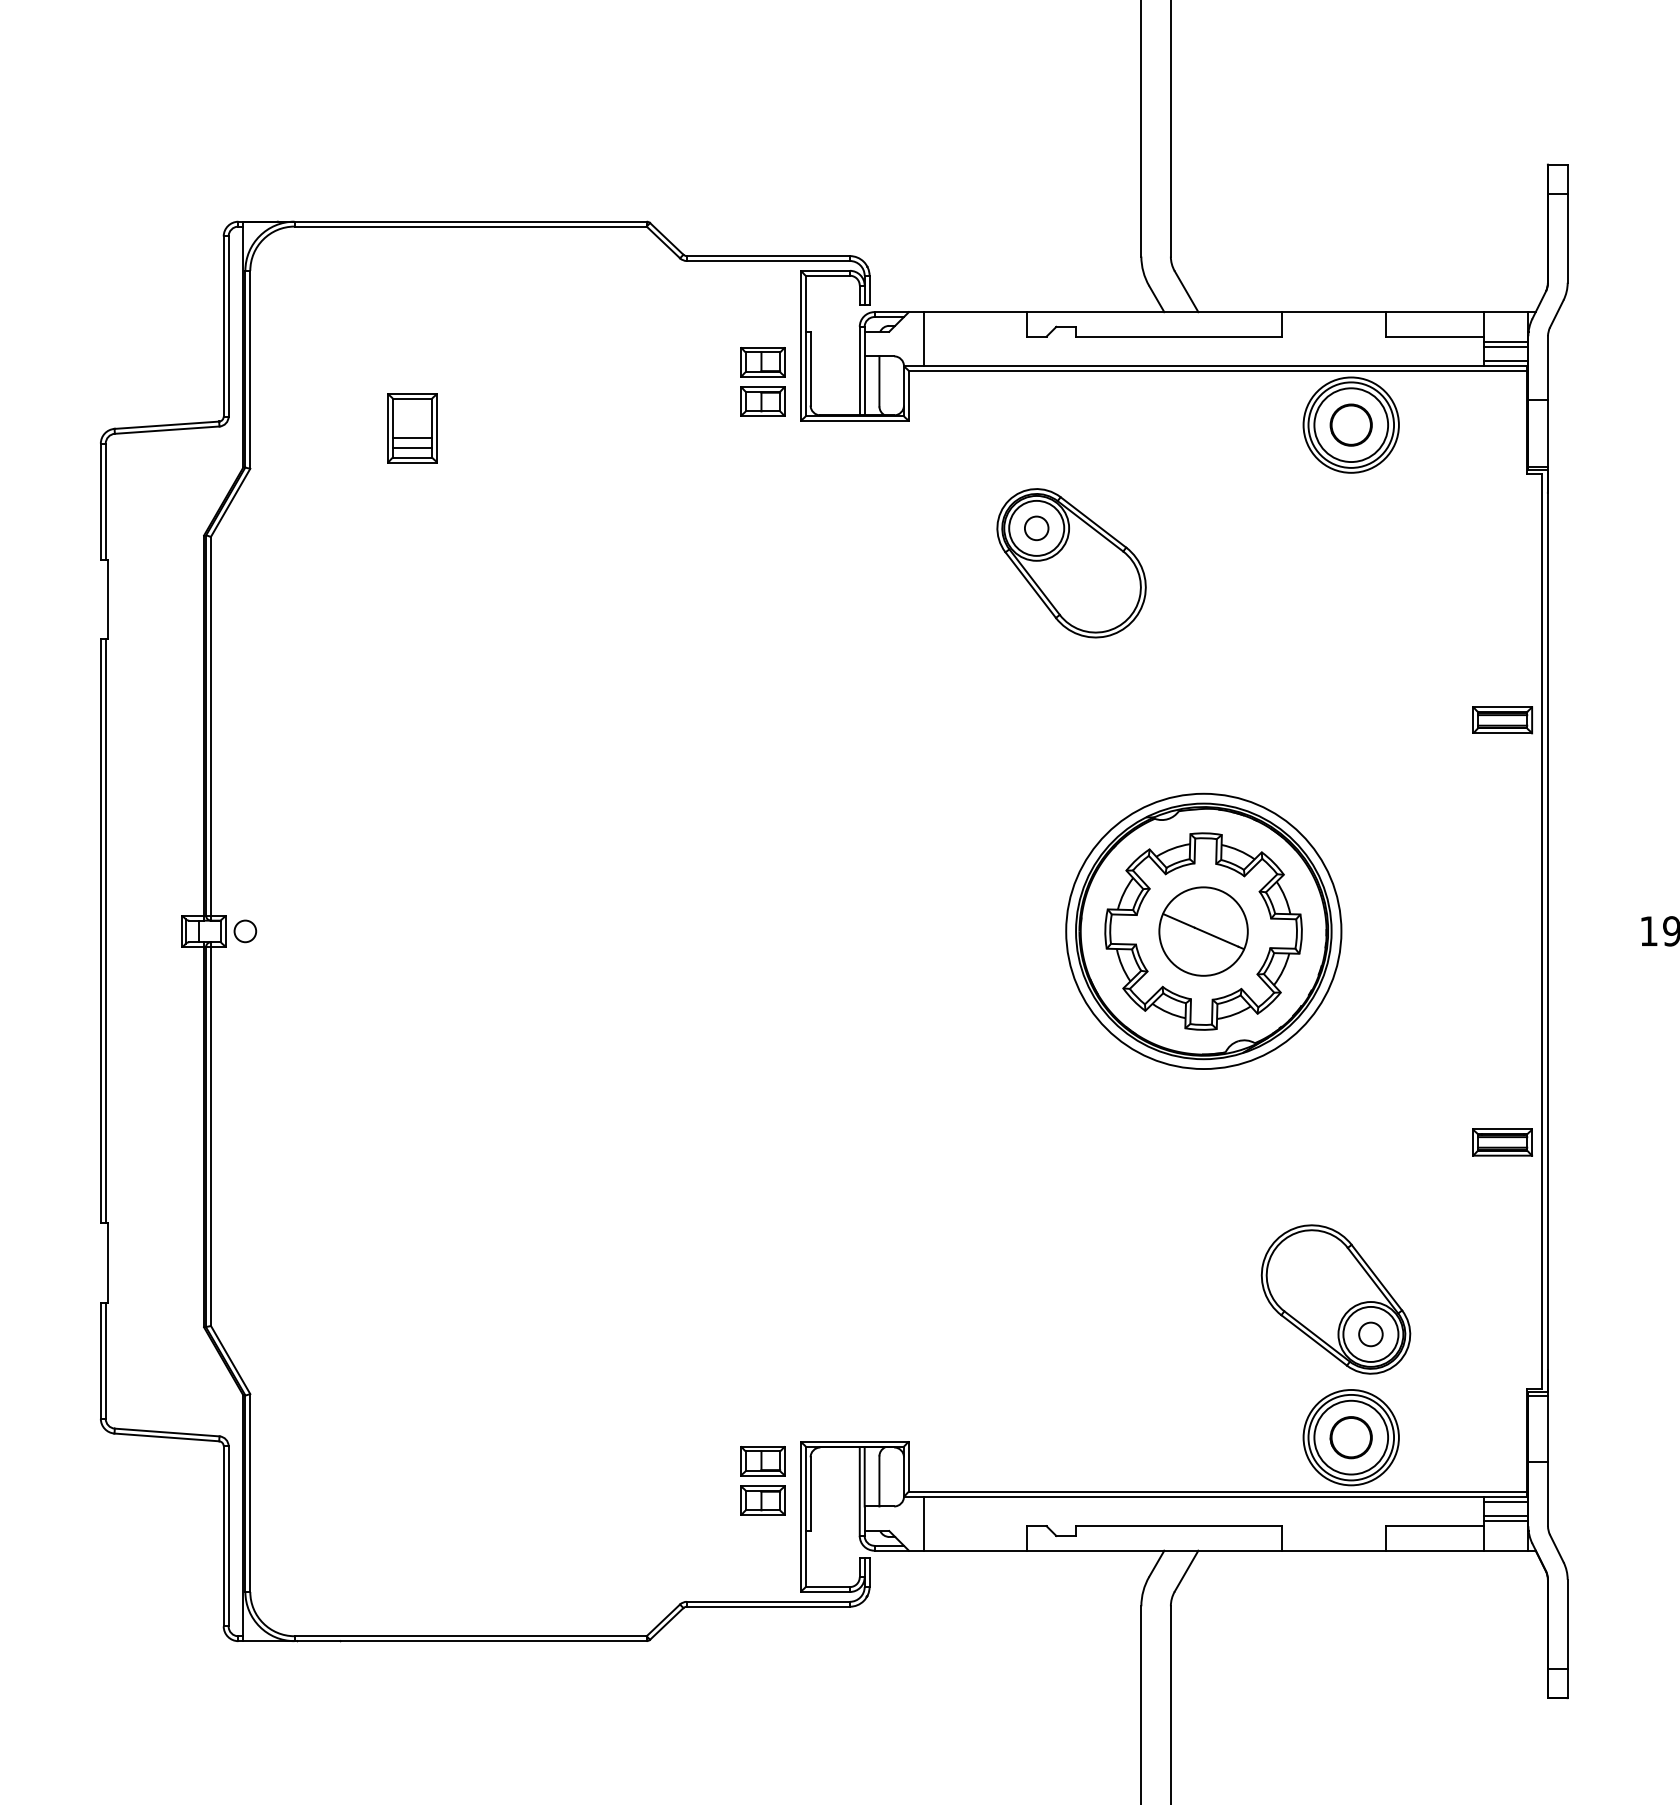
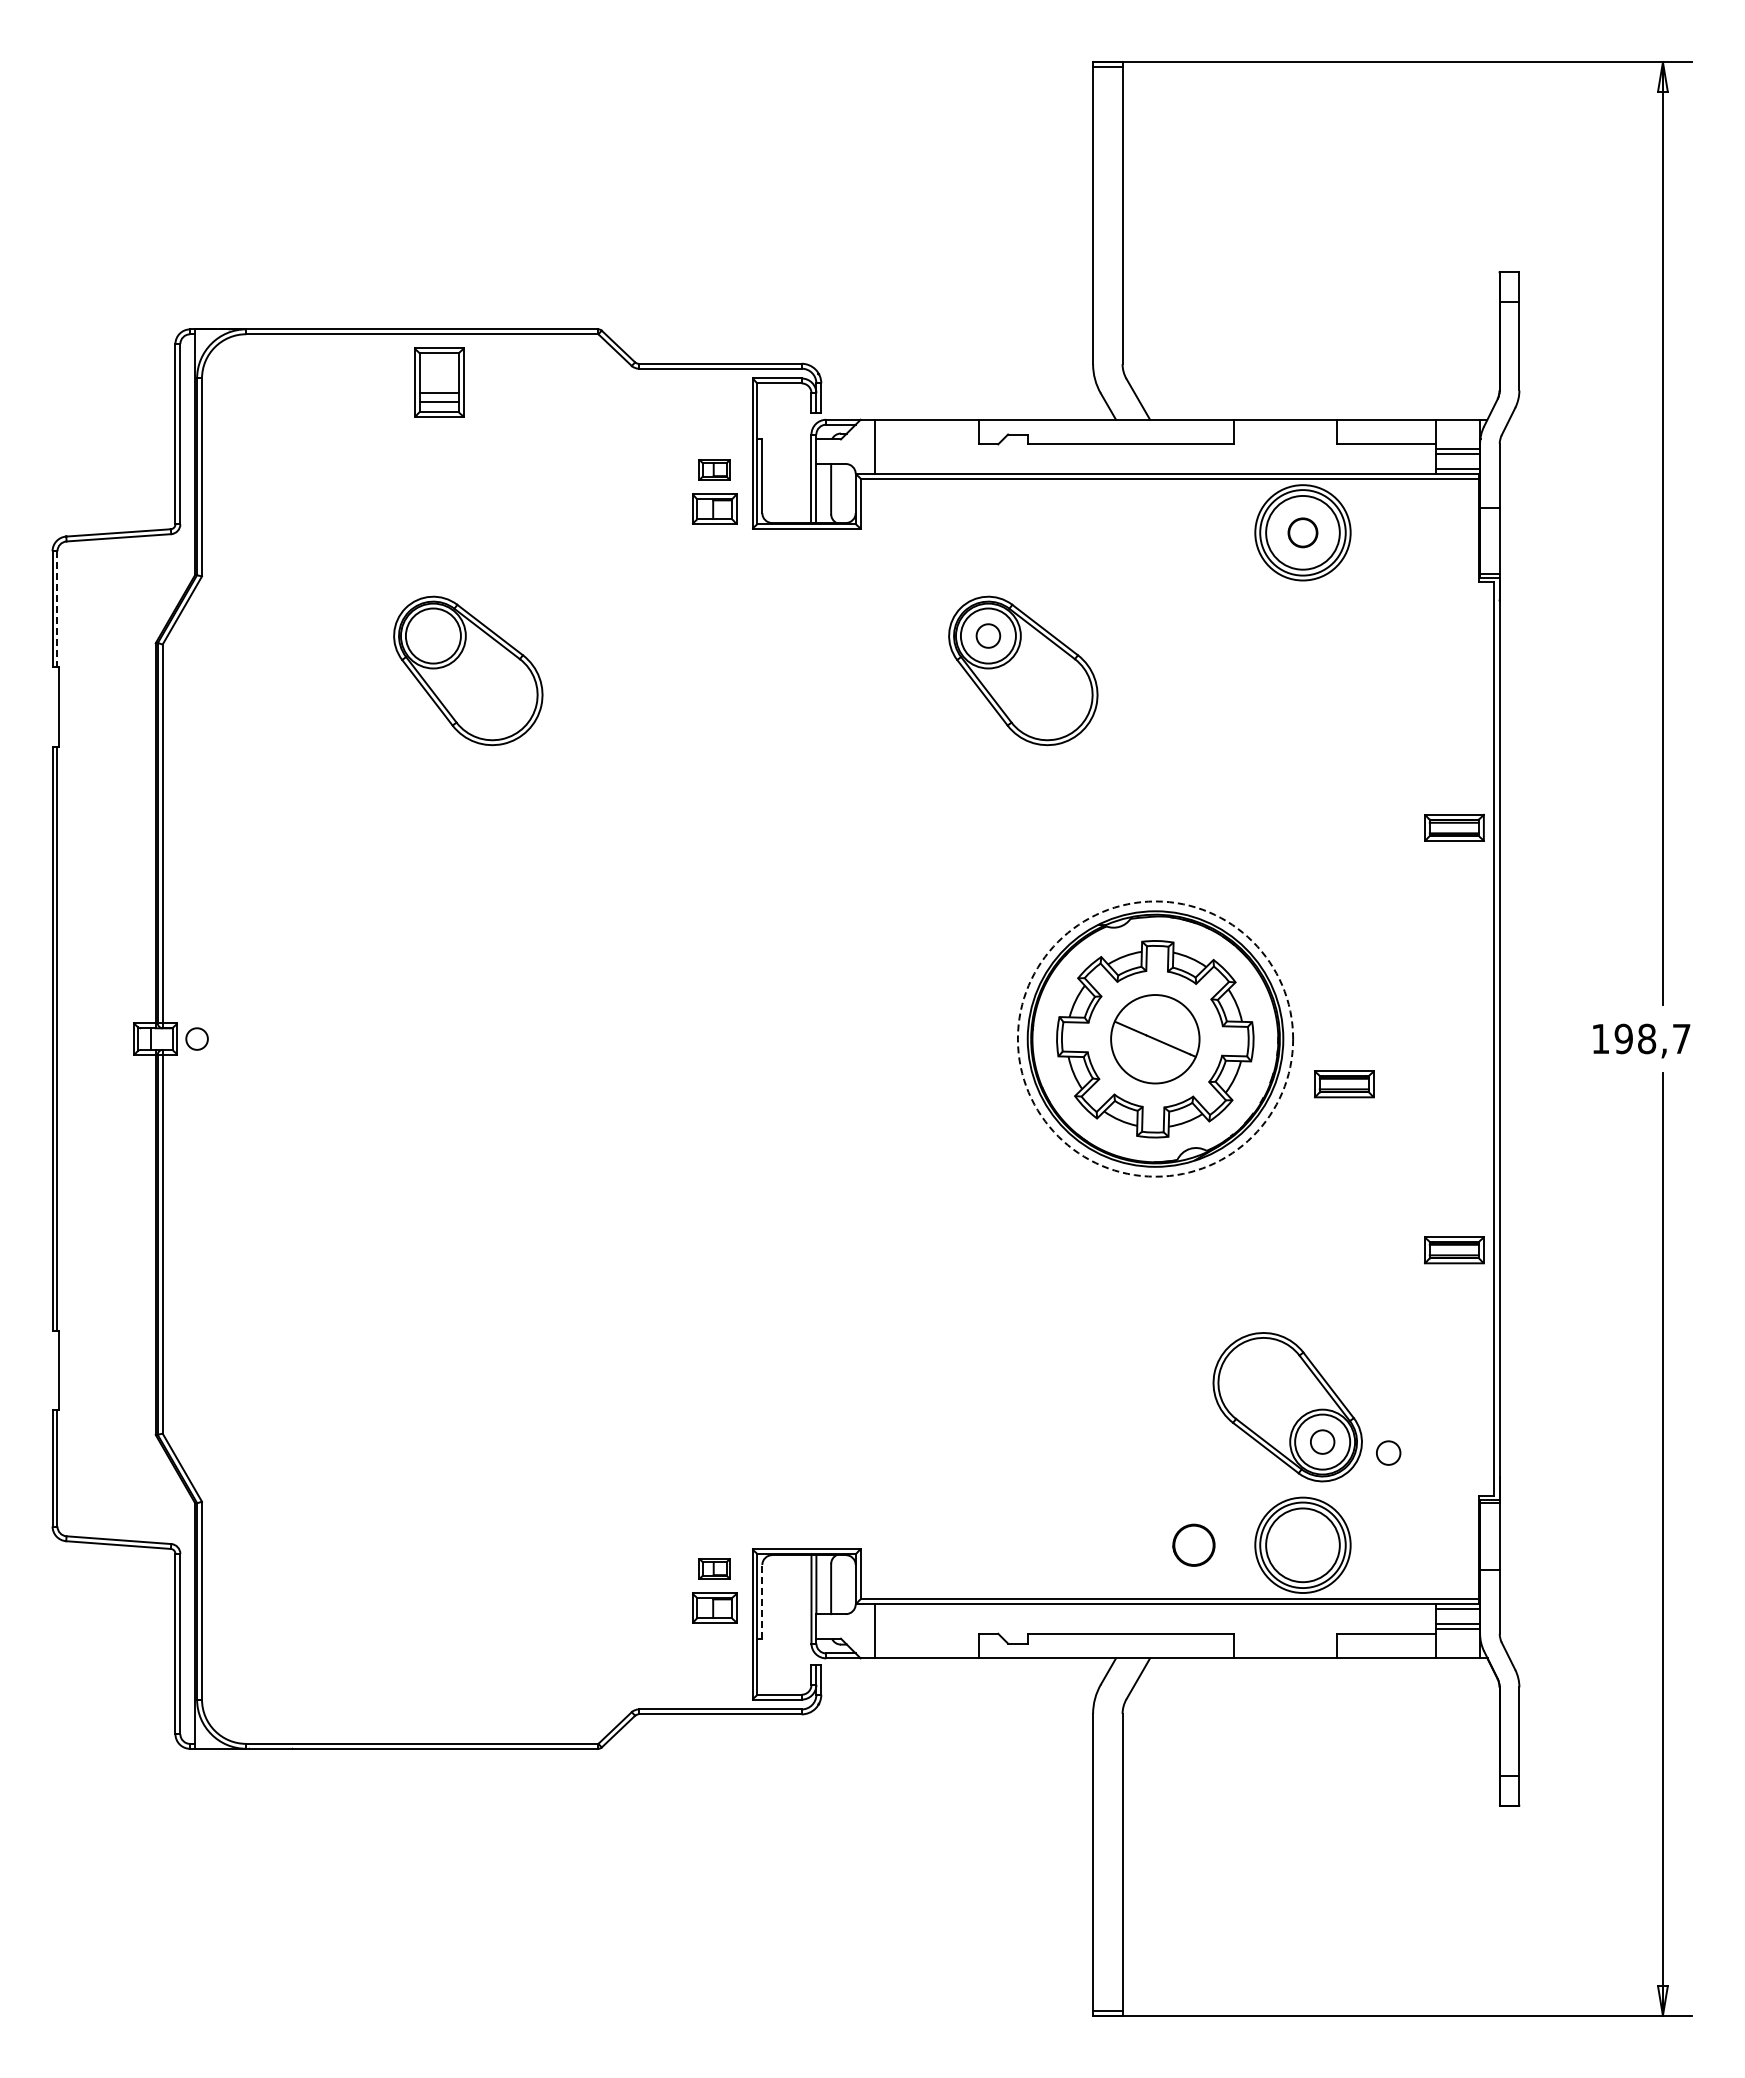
part: (762, 361) -> (714, 469), size x0.7
circle: (1350, 424) -> (1302, 532), size x0.7
part: (412, 427) -> (439, 382), moved
line: (105, 501) -> (57, 609), solid -> dashed
part: (516, 562) -> (468, 670), added
circle: (1203, 930) -> (1155, 1038), solid -> dashed
part: (1392, 976) -> (1344, 1084), added
circle: (1436, 1344) -> (1388, 1452), added
circle: (1350, 1436) -> (1193, 1544), moved
part: (762, 1460) -> (714, 1568), size x0.7
line: (810, 1493) -> (762, 1601), solid -> dashed

